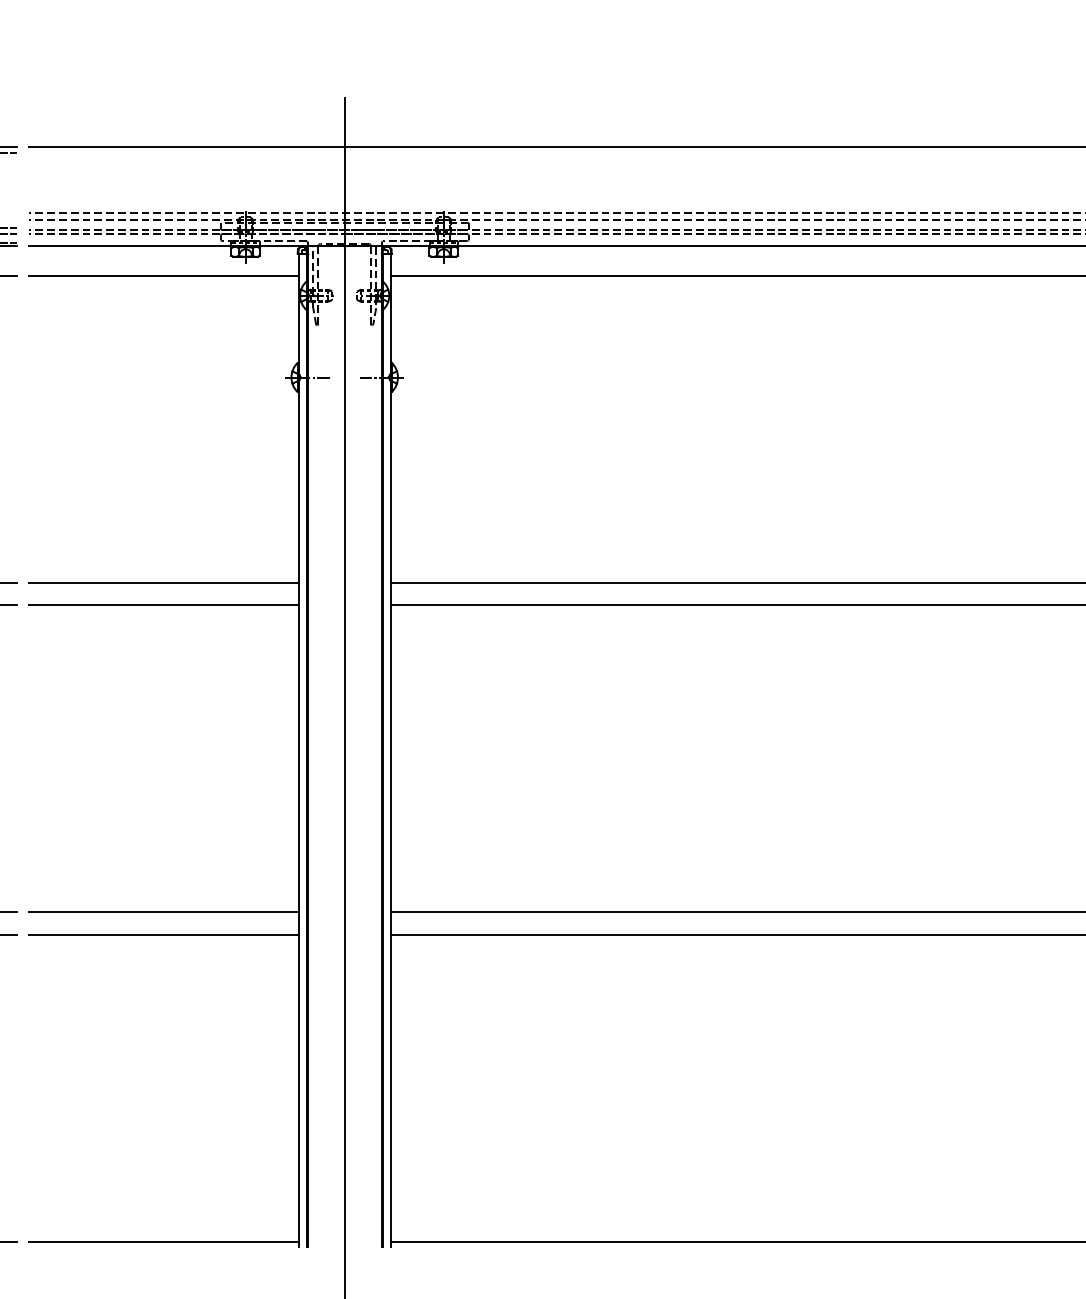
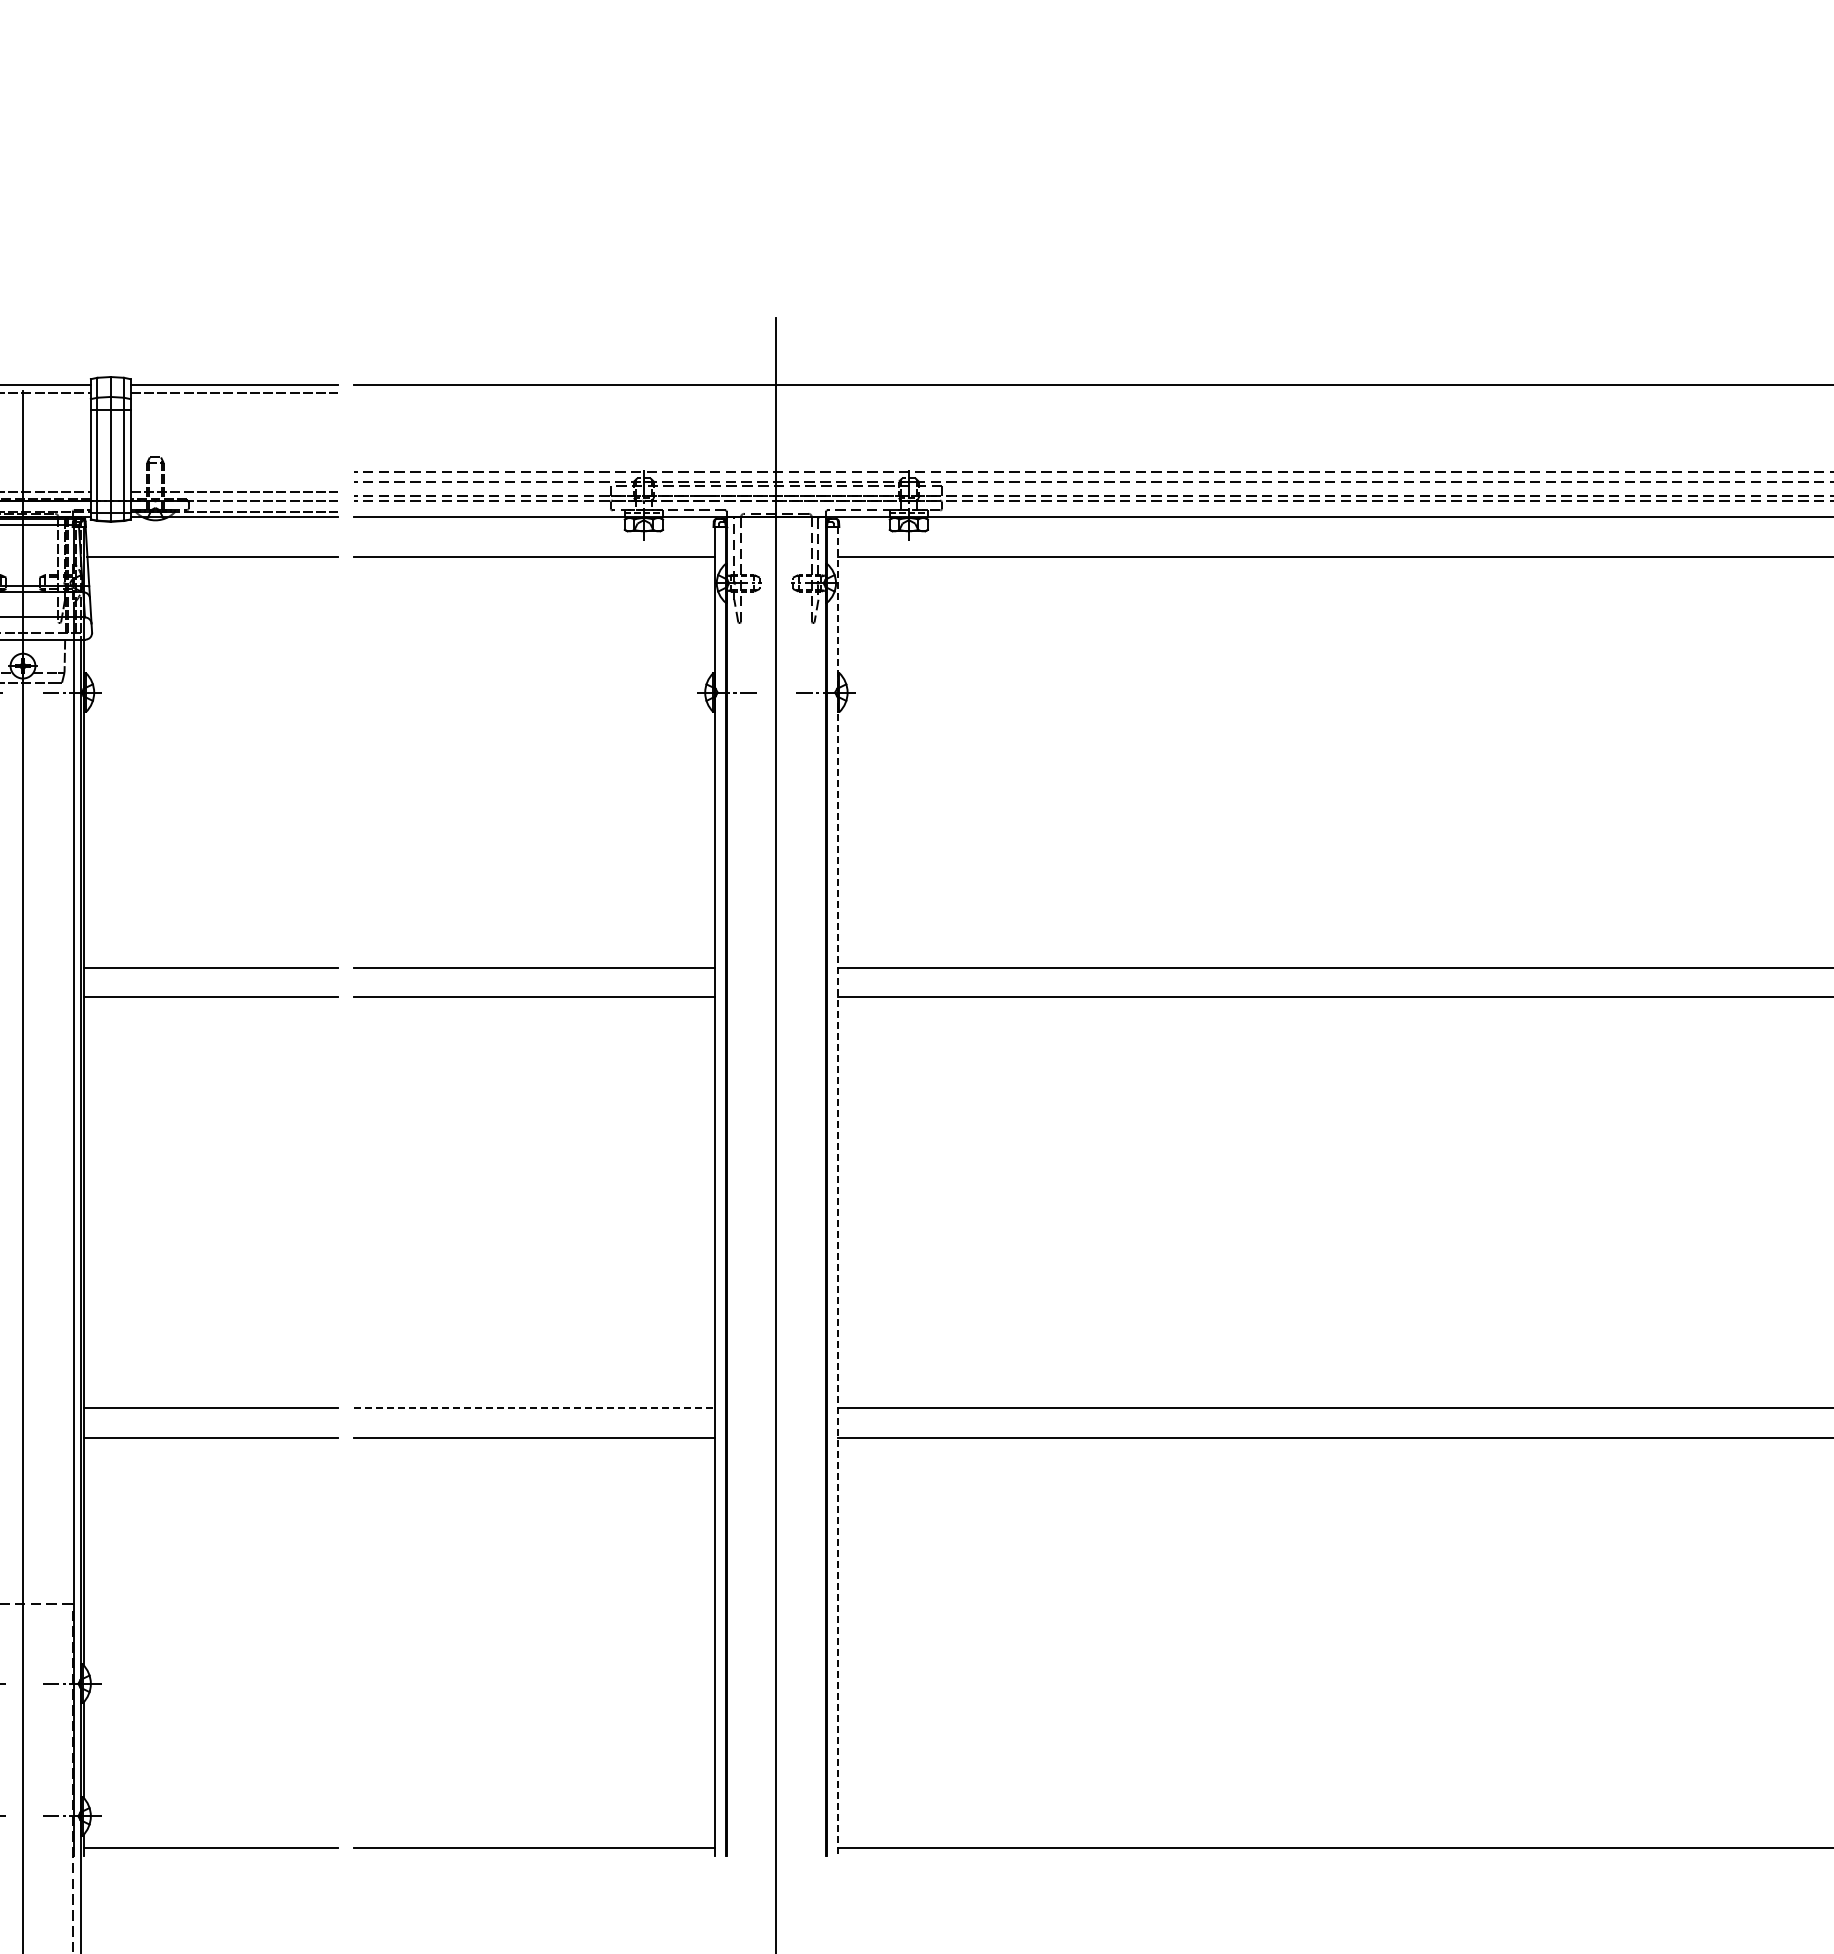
line: (390, 750) -> (837, 1191), solid -> dashed
line: (164, 912) -> (535, 1407), solid -> dashed

